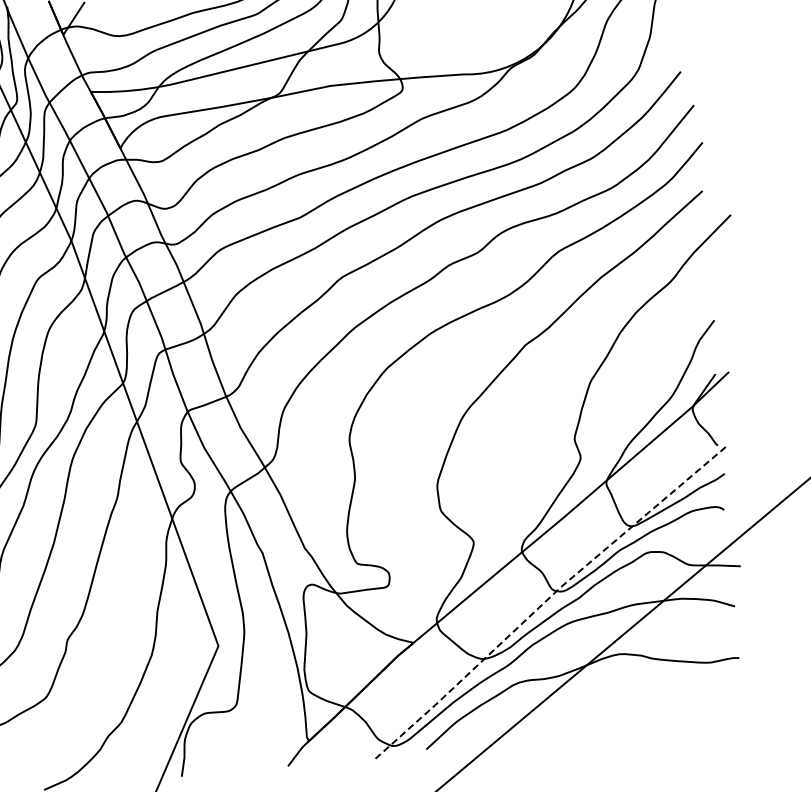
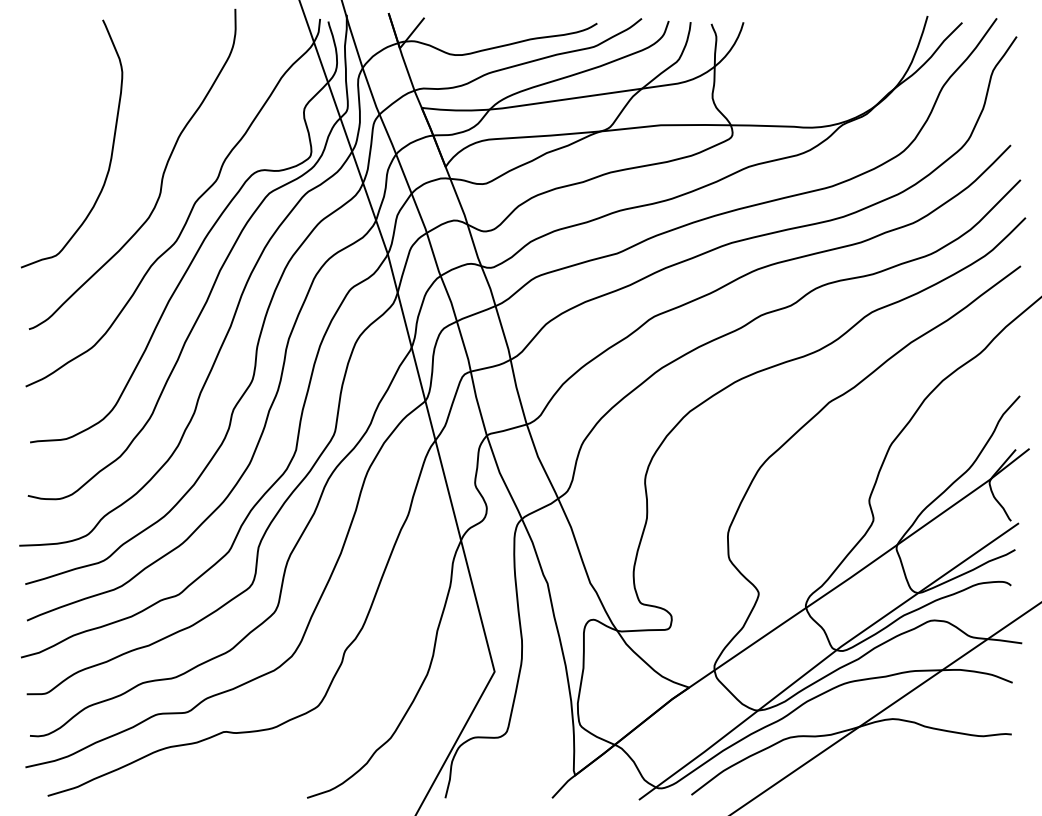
line: (547, 600) -> (826, 658), dashed -> solid

